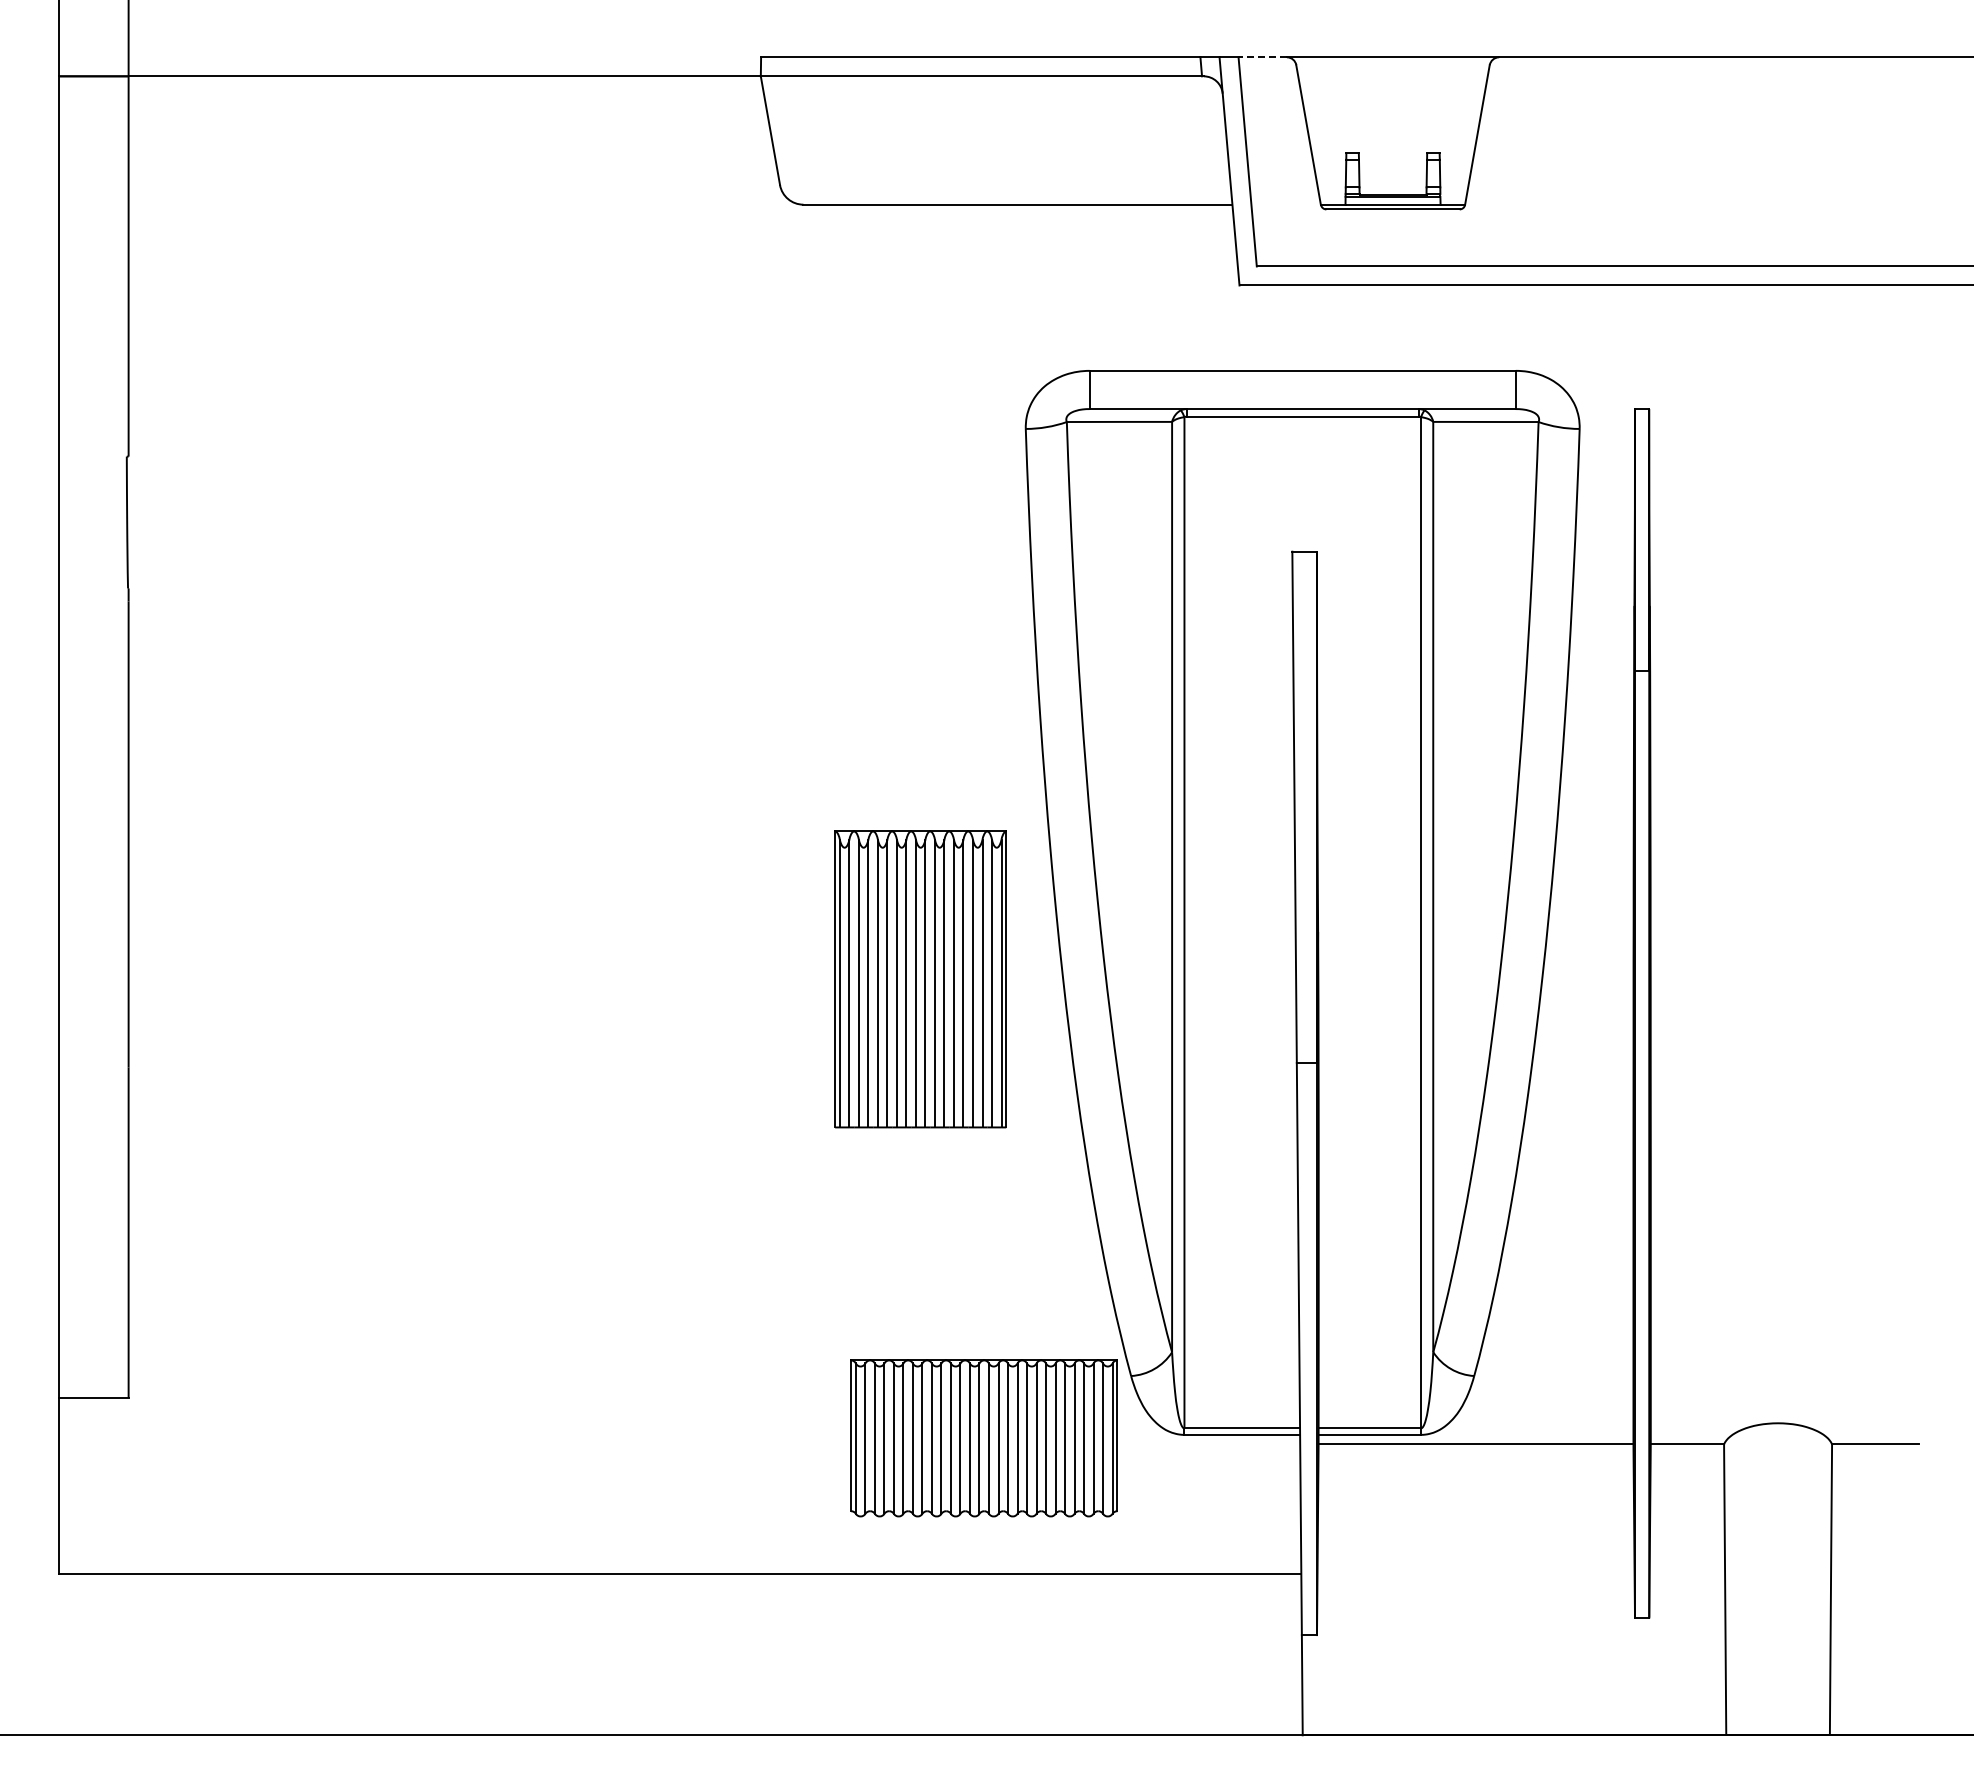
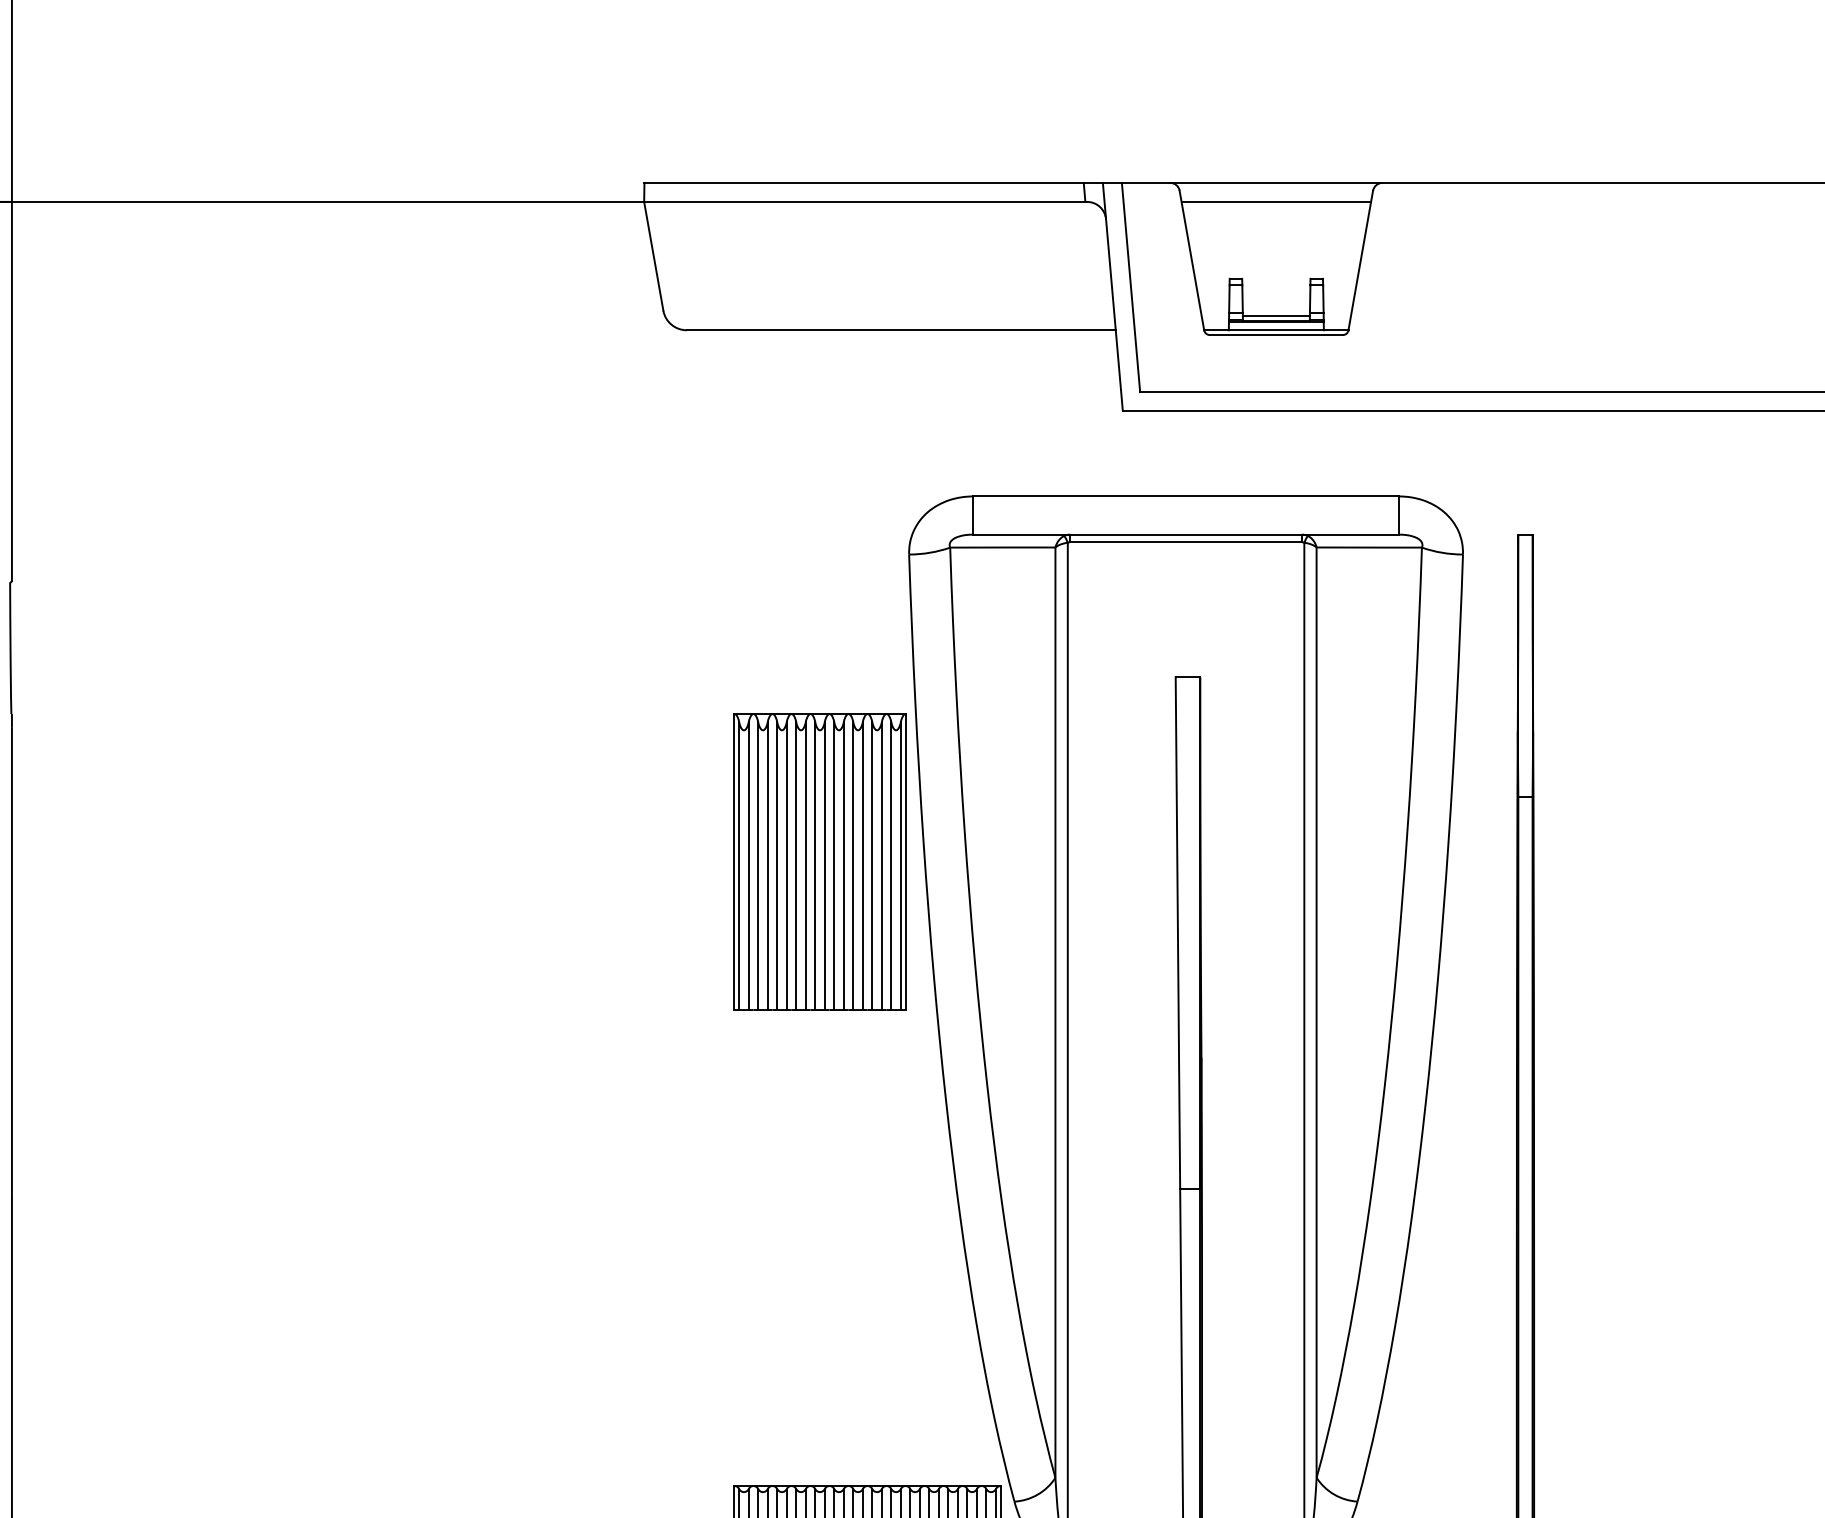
line: (1262, 57) -> (1145, 183), dashed -> solid
line: (1392, 76) -> (1275, 202), added
line: (1392, 190) -> (1275, 316), added
part: (920, 979) -> (819, 862), moved

